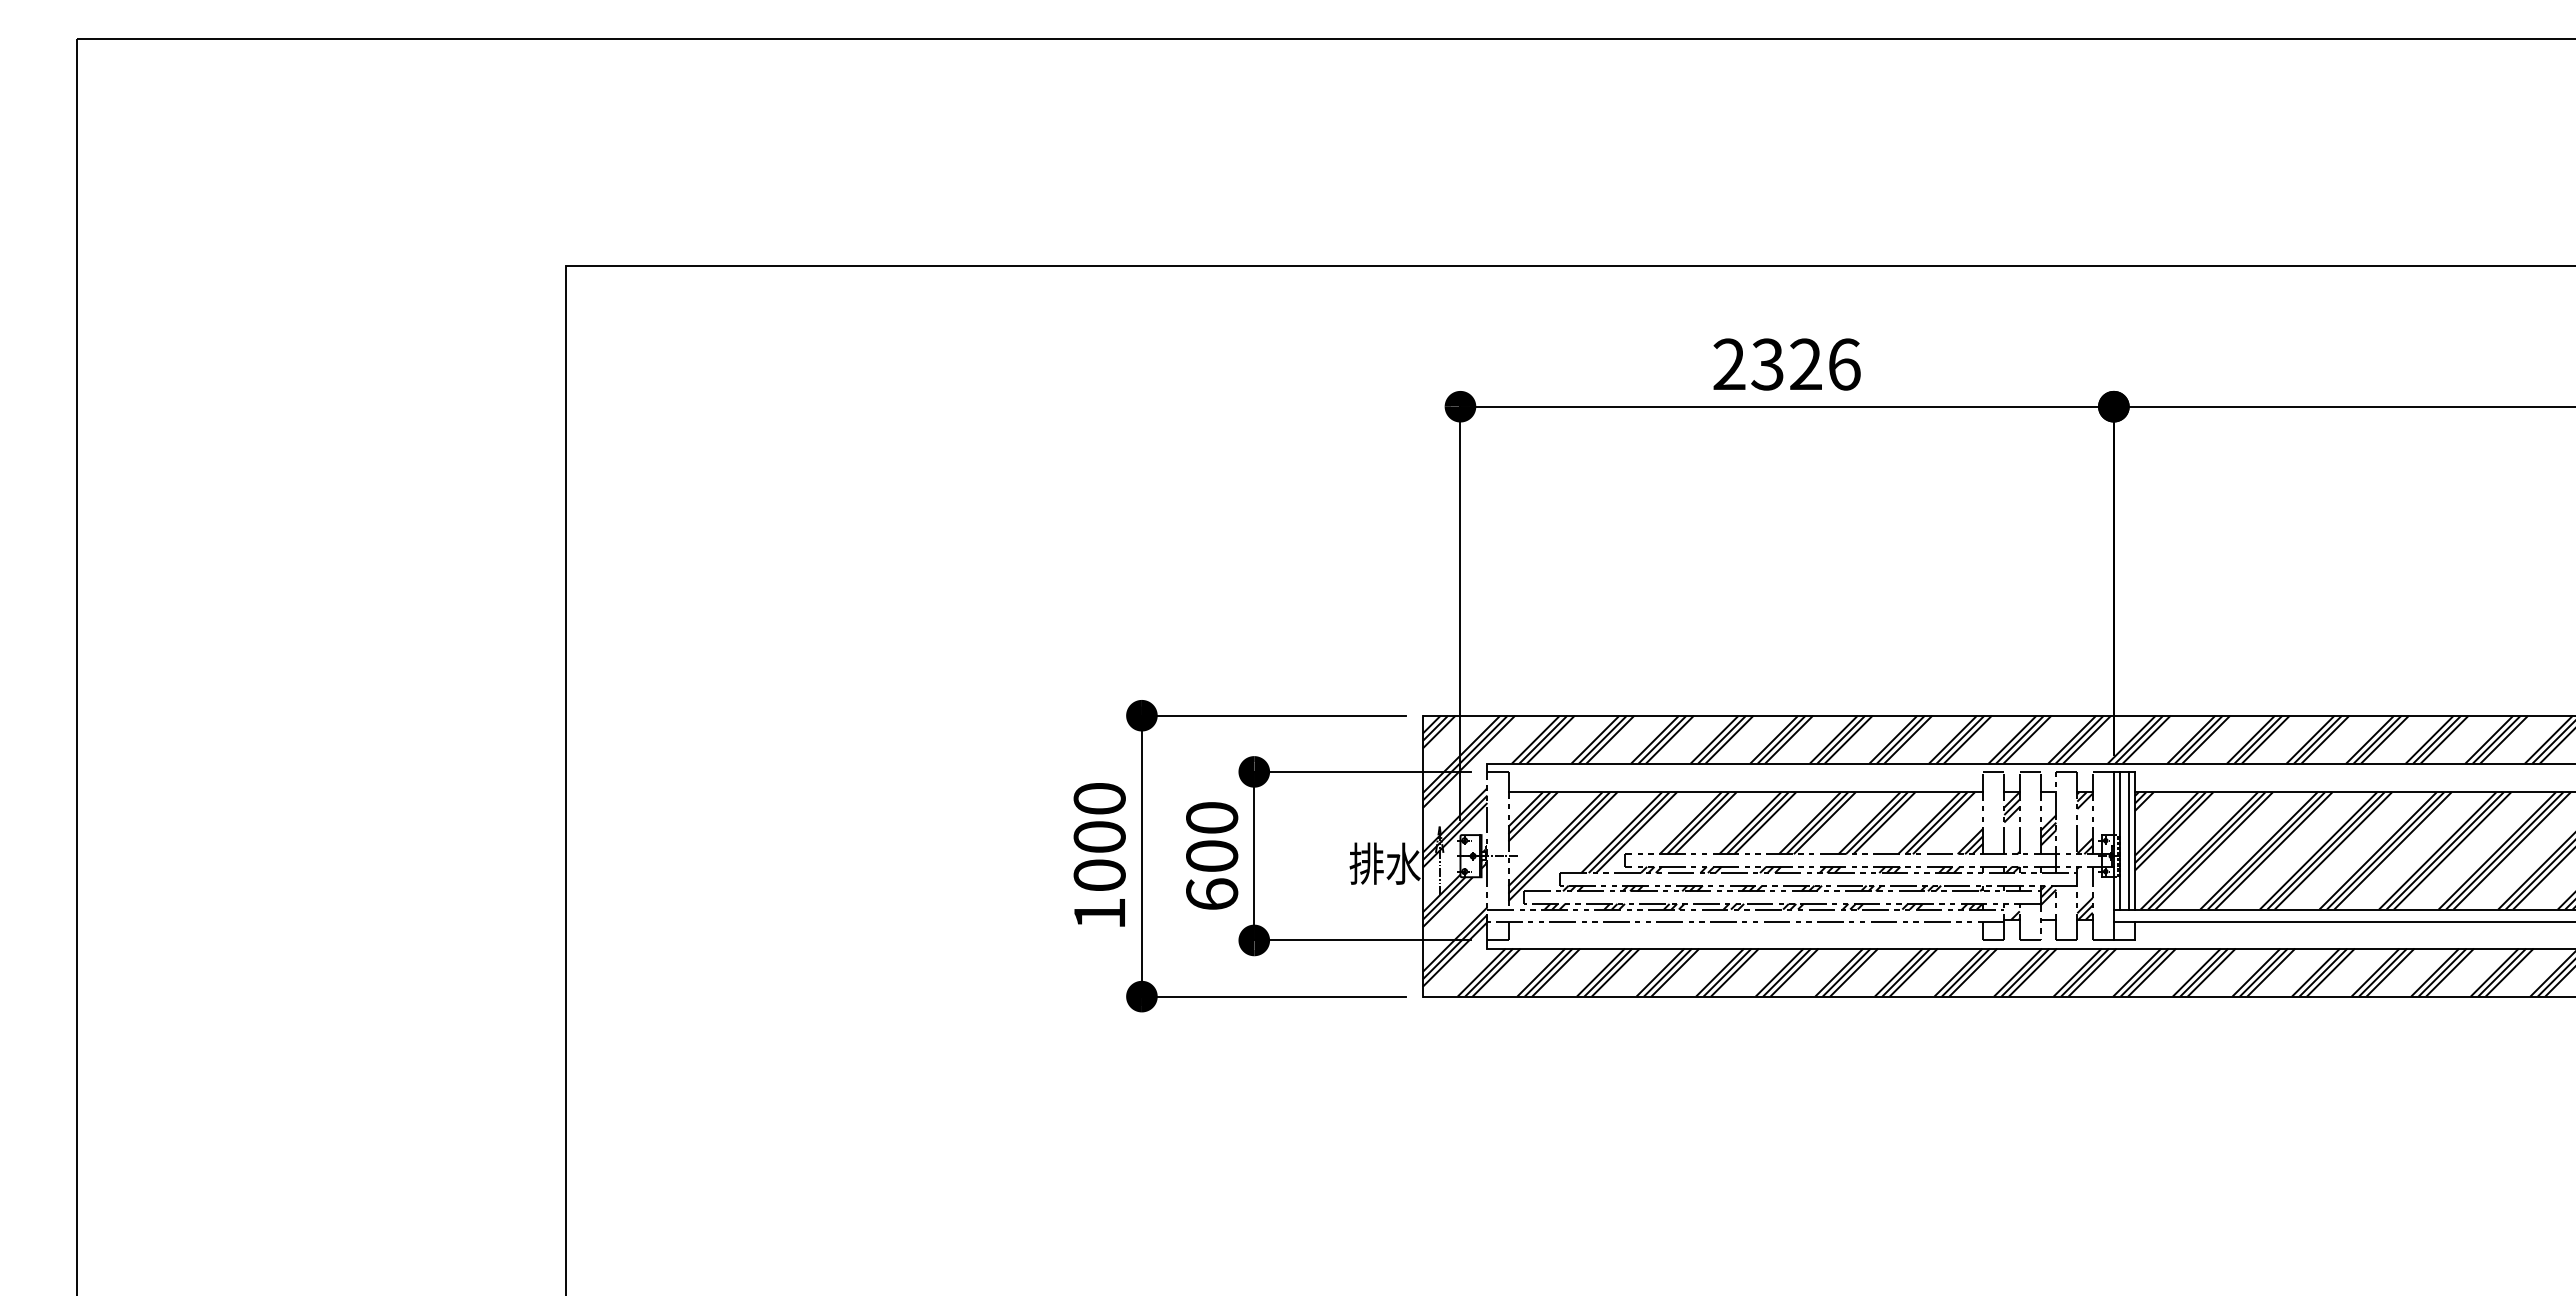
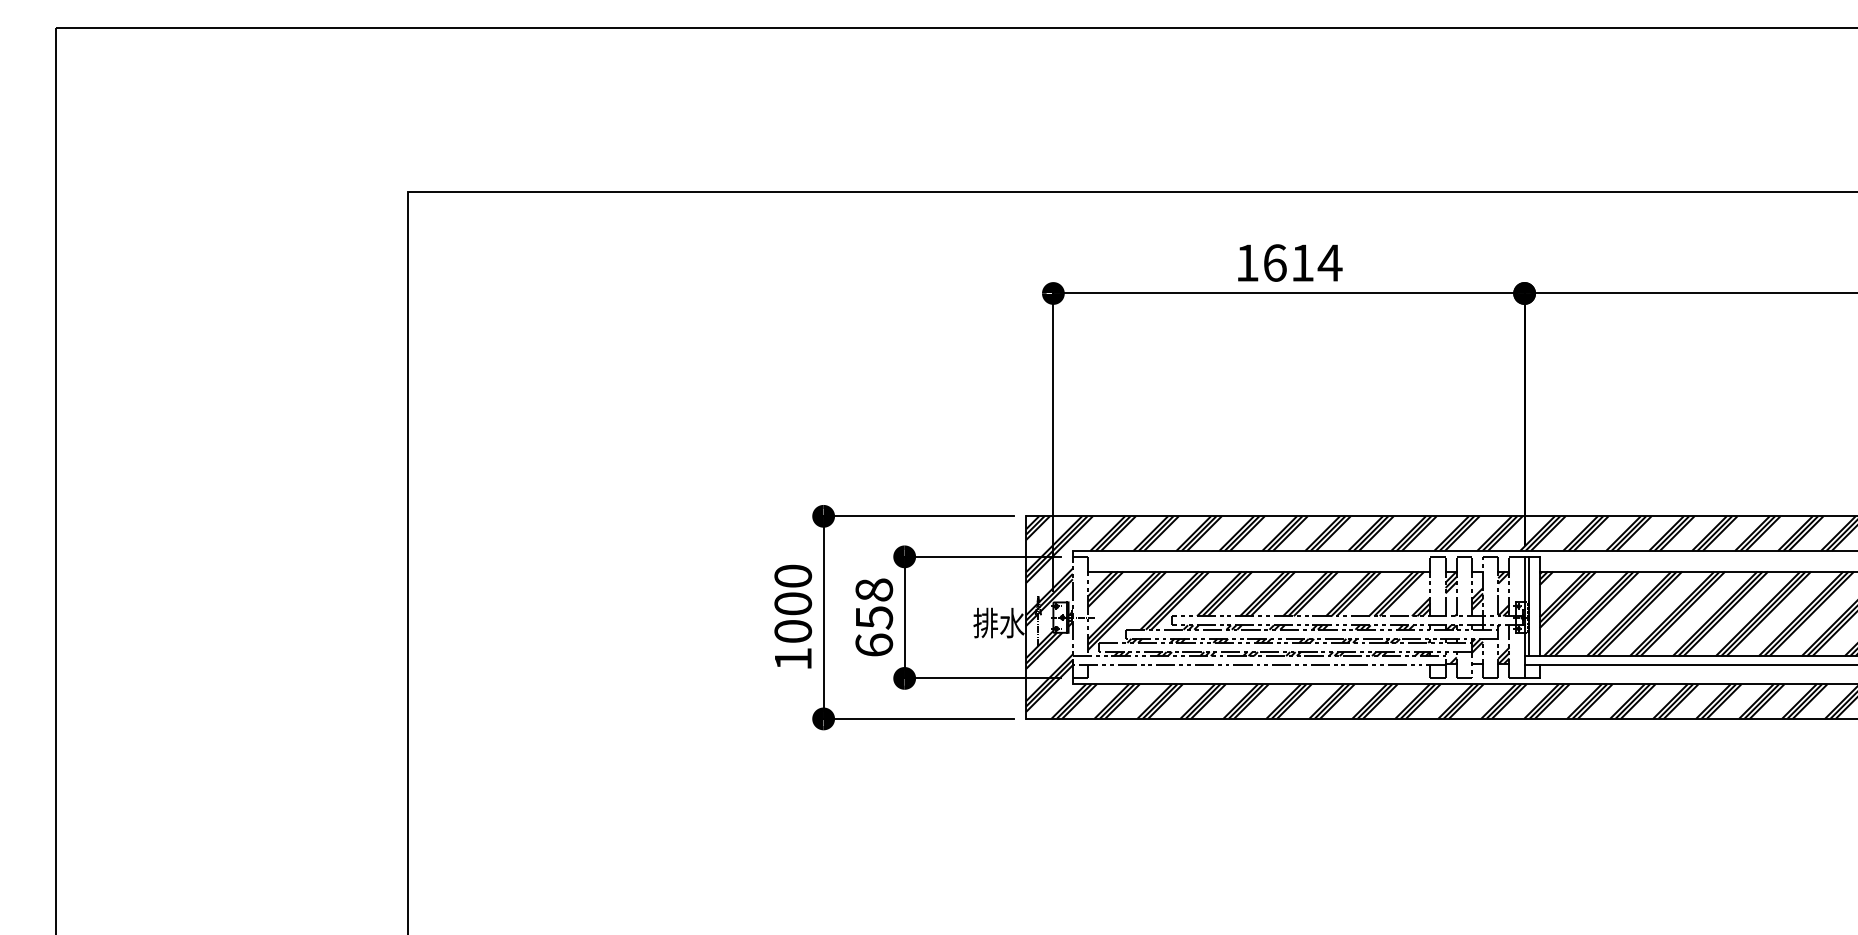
text: (1787, 364) -> (1289, 263), 2326 -> 1614
text: (1212, 837) -> (874, 604), 600 -> 658
line: (2128, 840) -> (1535, 606), removed

